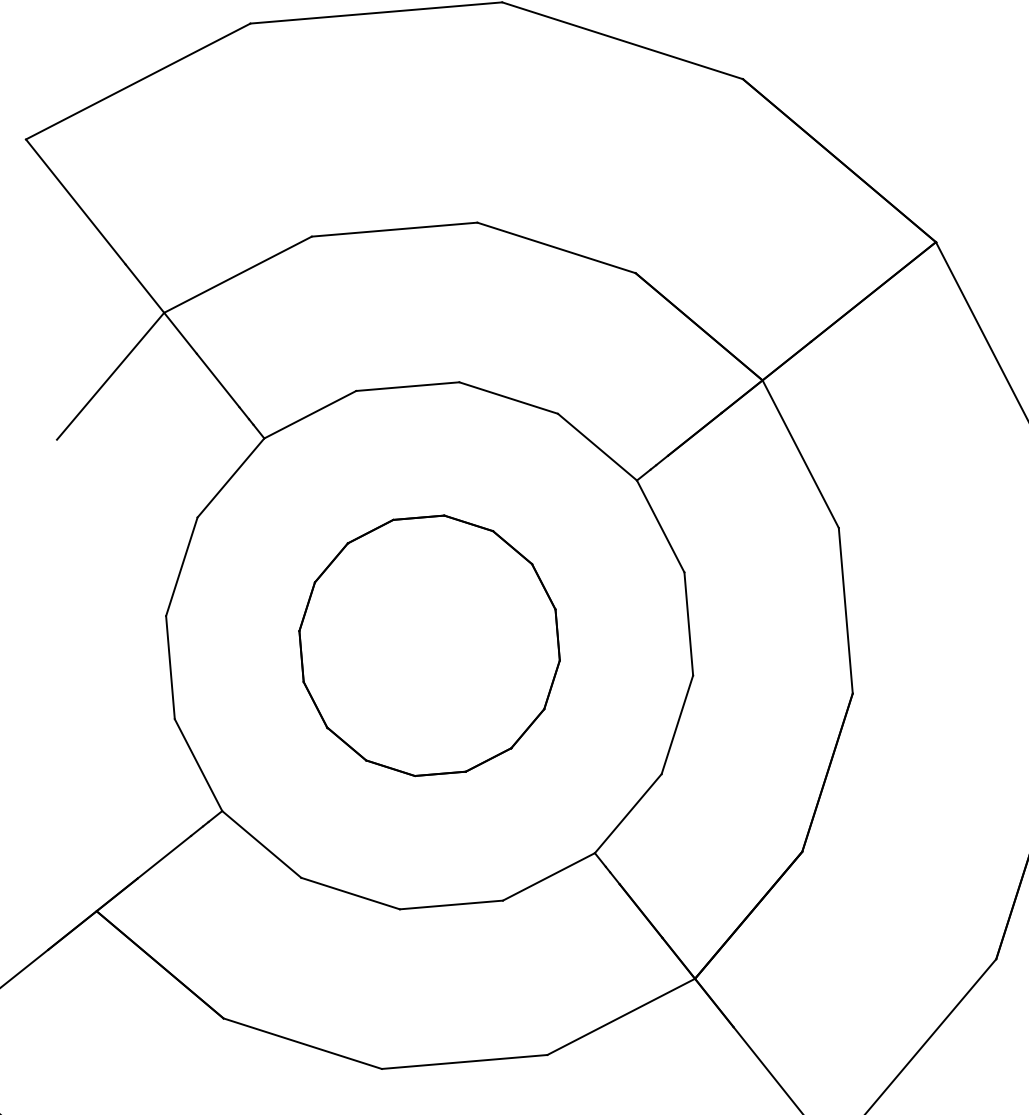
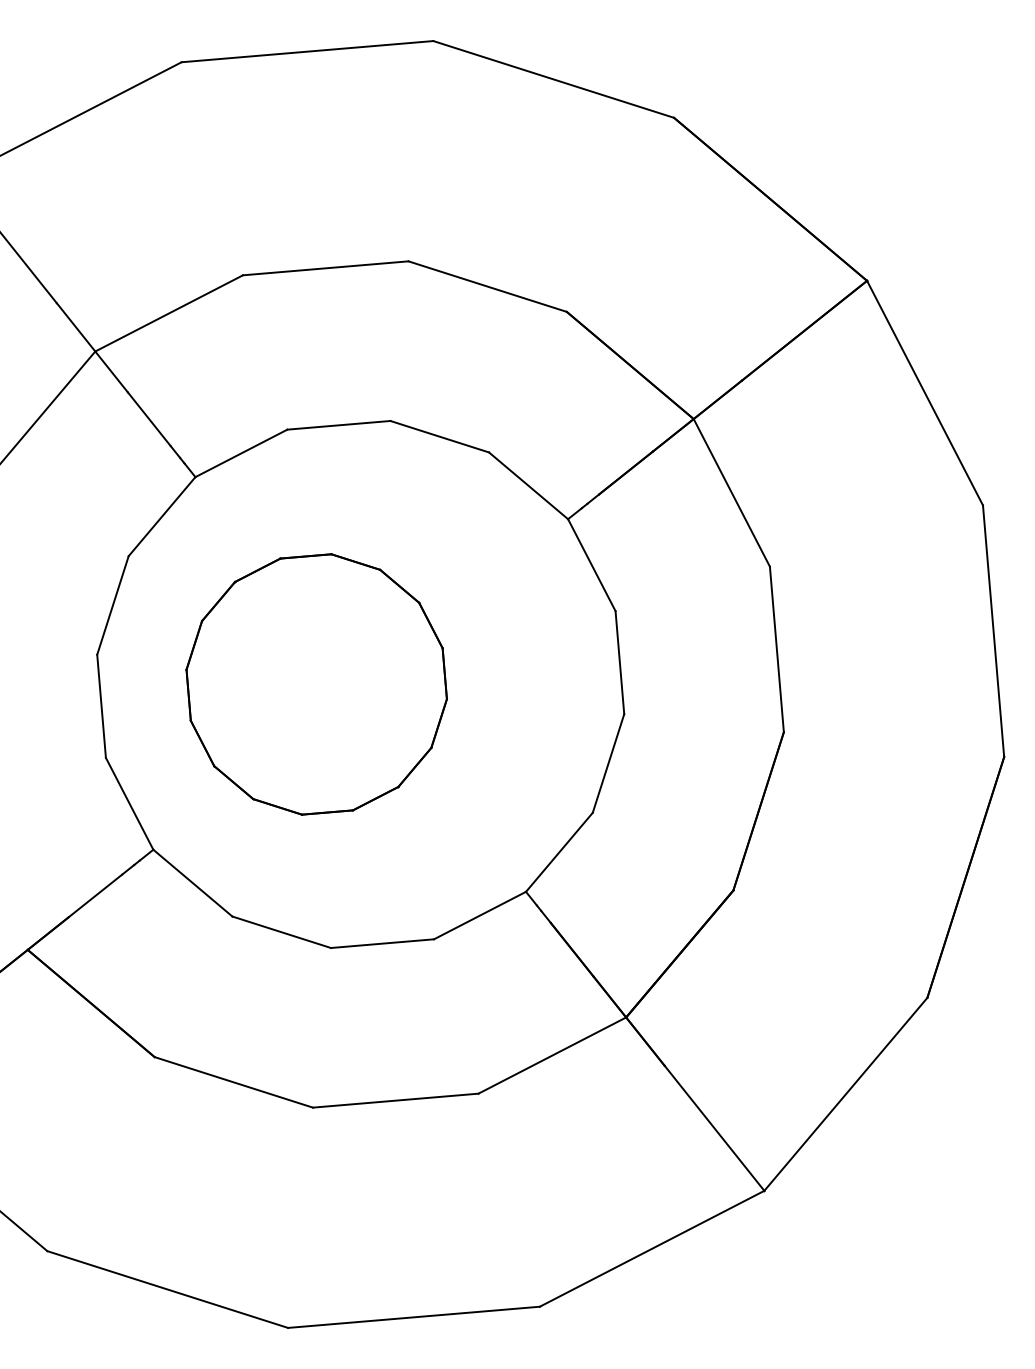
part: (429, 645) -> (316, 684), moved

